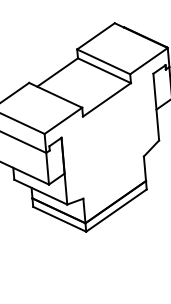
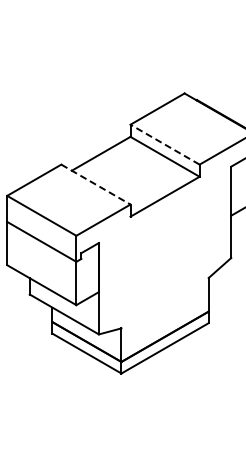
line: (104, 61) -> (165, 144), solid -> dashed
line: (55, 95) -> (95, 184), solid -> dashed

